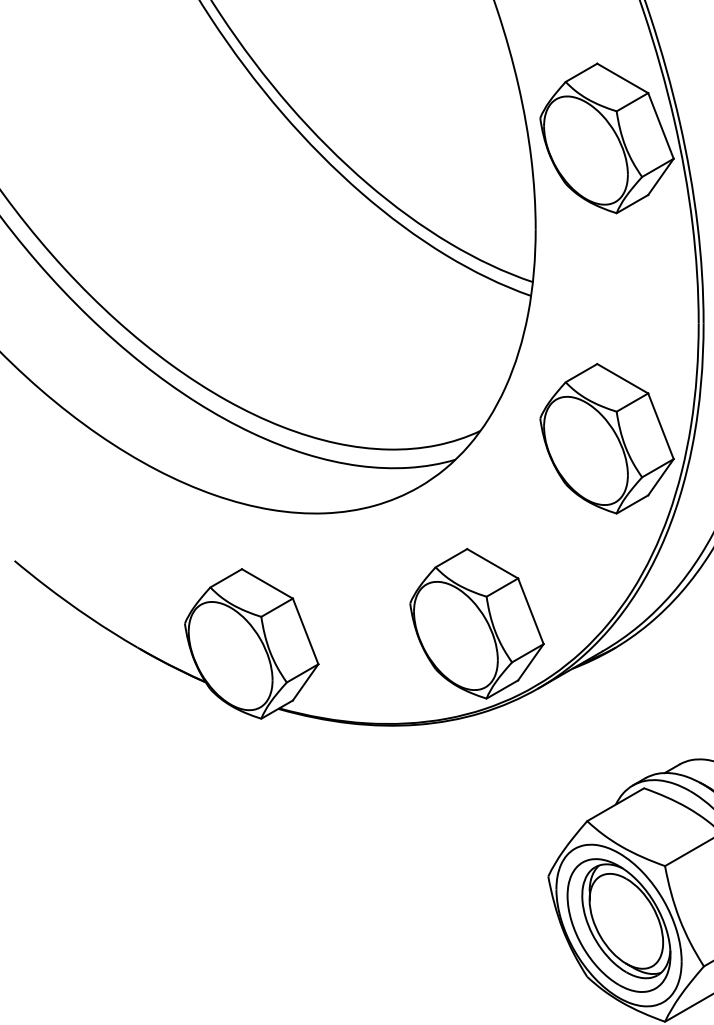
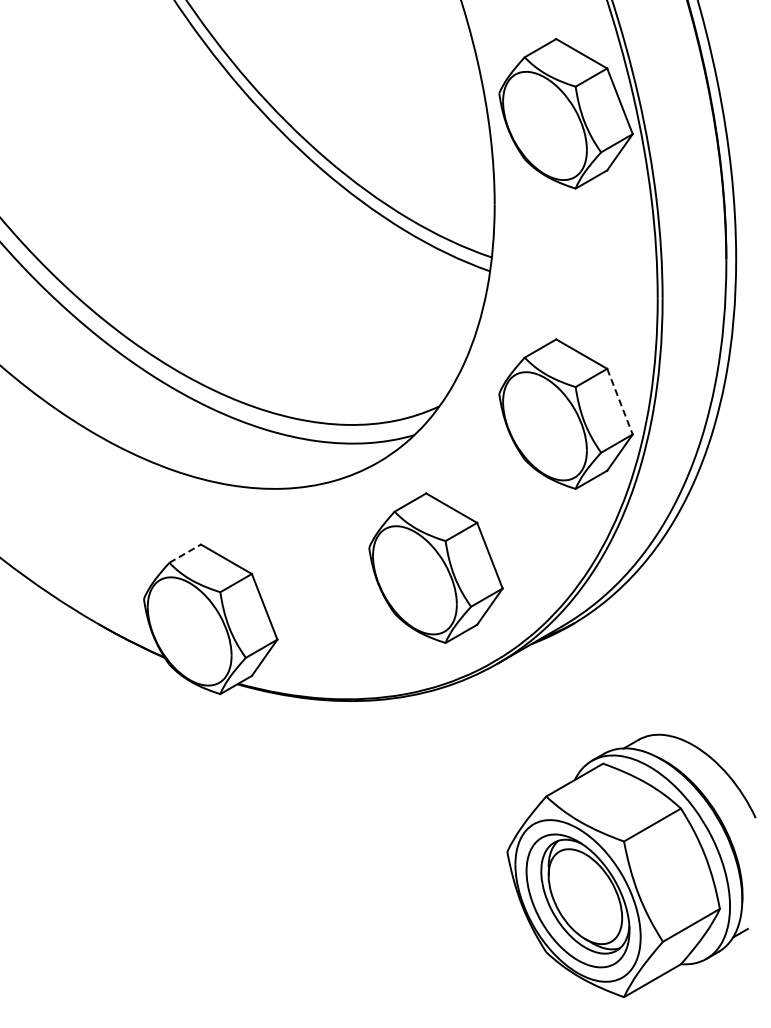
line: (661, 427) -> (620, 402), solid -> dashed
line: (226, 578) -> (185, 553), solid -> dashed
part: (476, 623) -> (435, 567), moved

